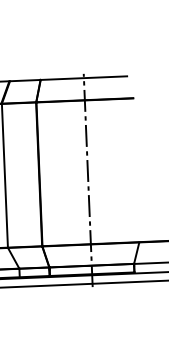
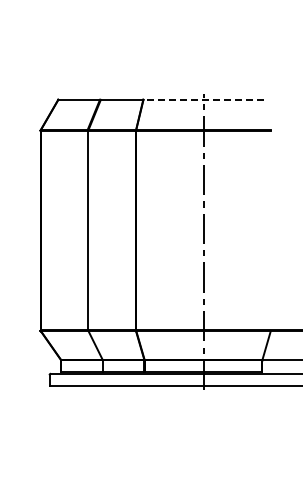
line: (83, 77) -> (203, 99), solid -> dashed

